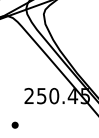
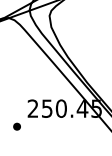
part: (14, 125) -> (16, 126), moved

